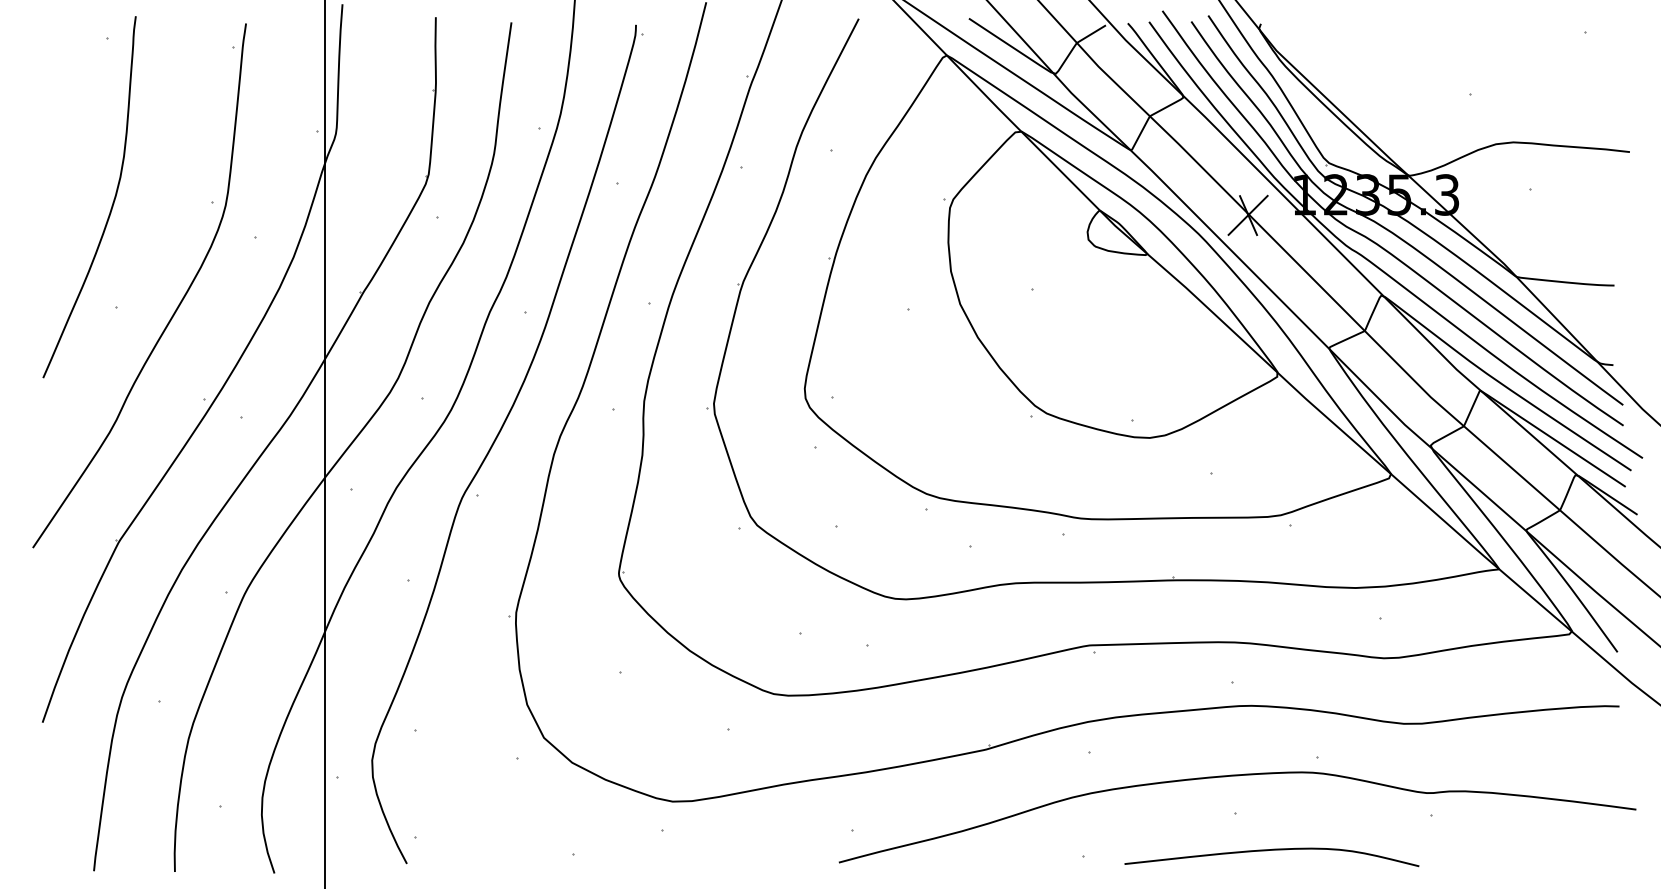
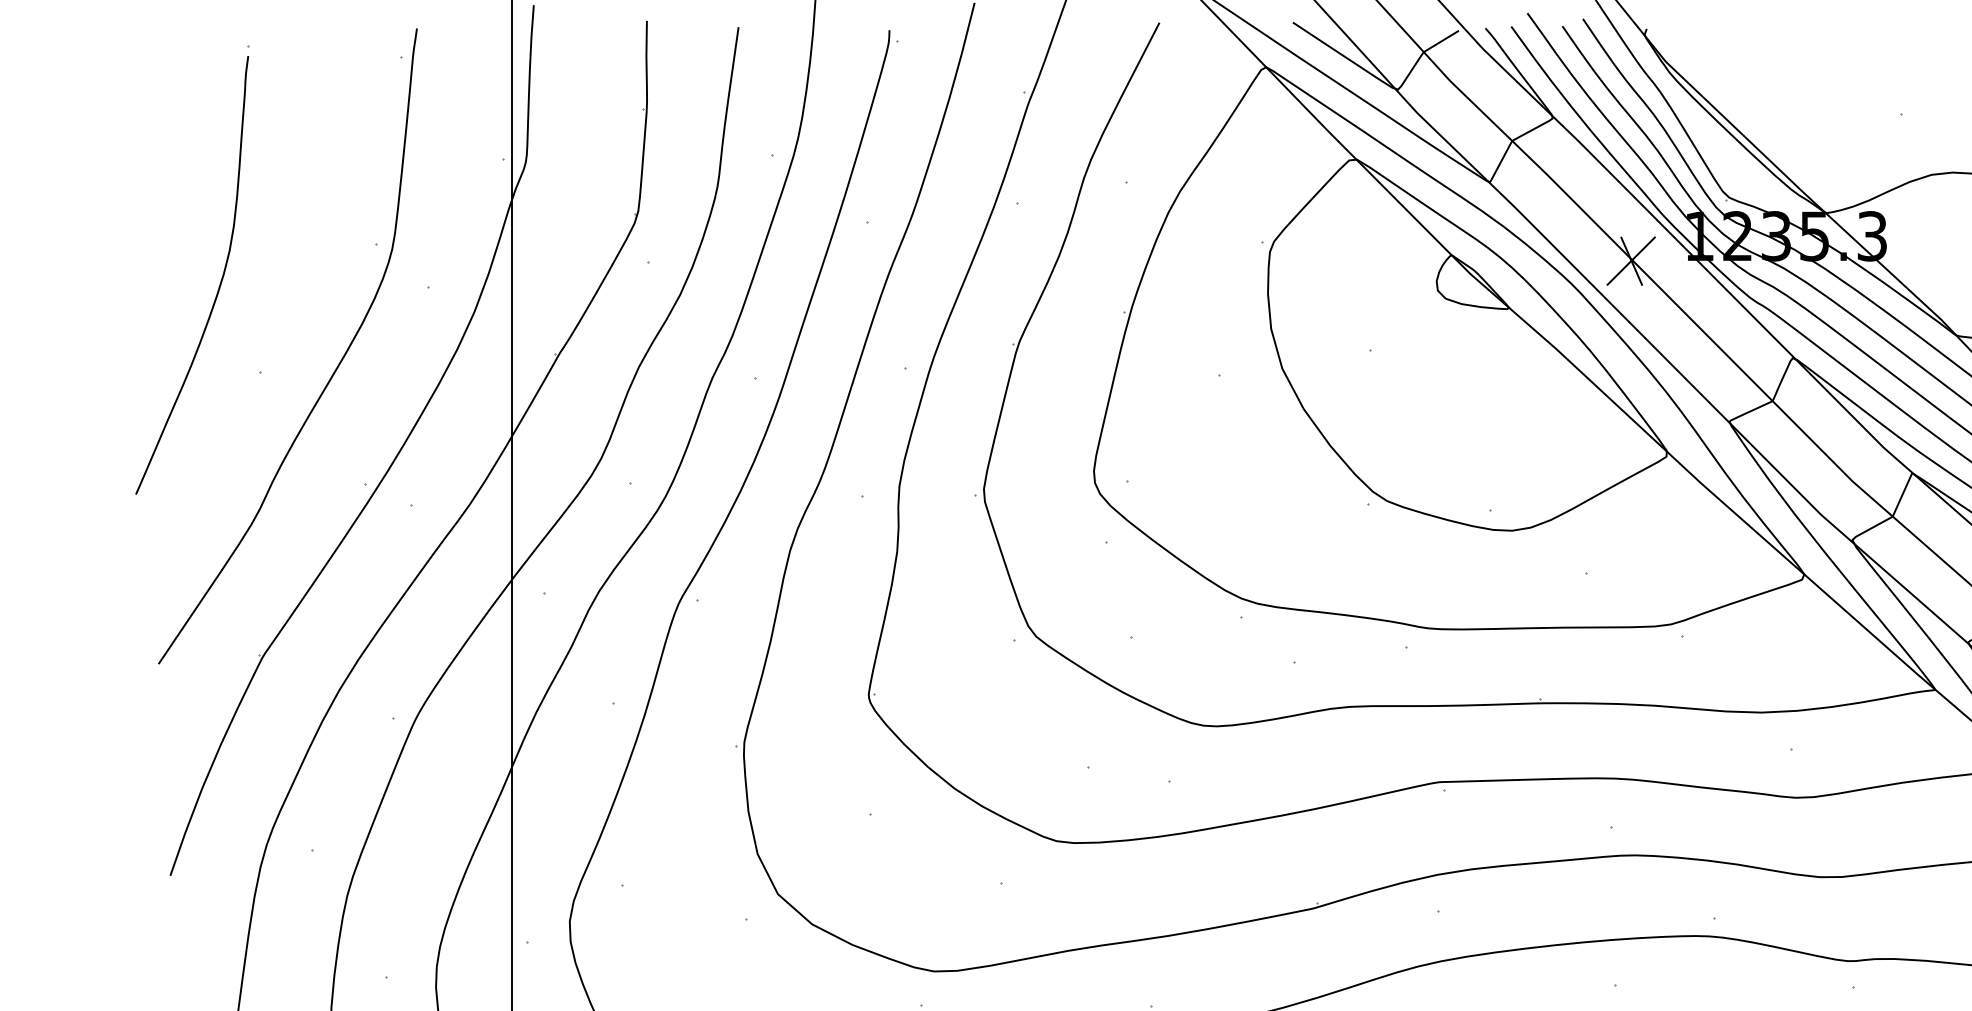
curve: (111, 205) -> (218, 285), moved

